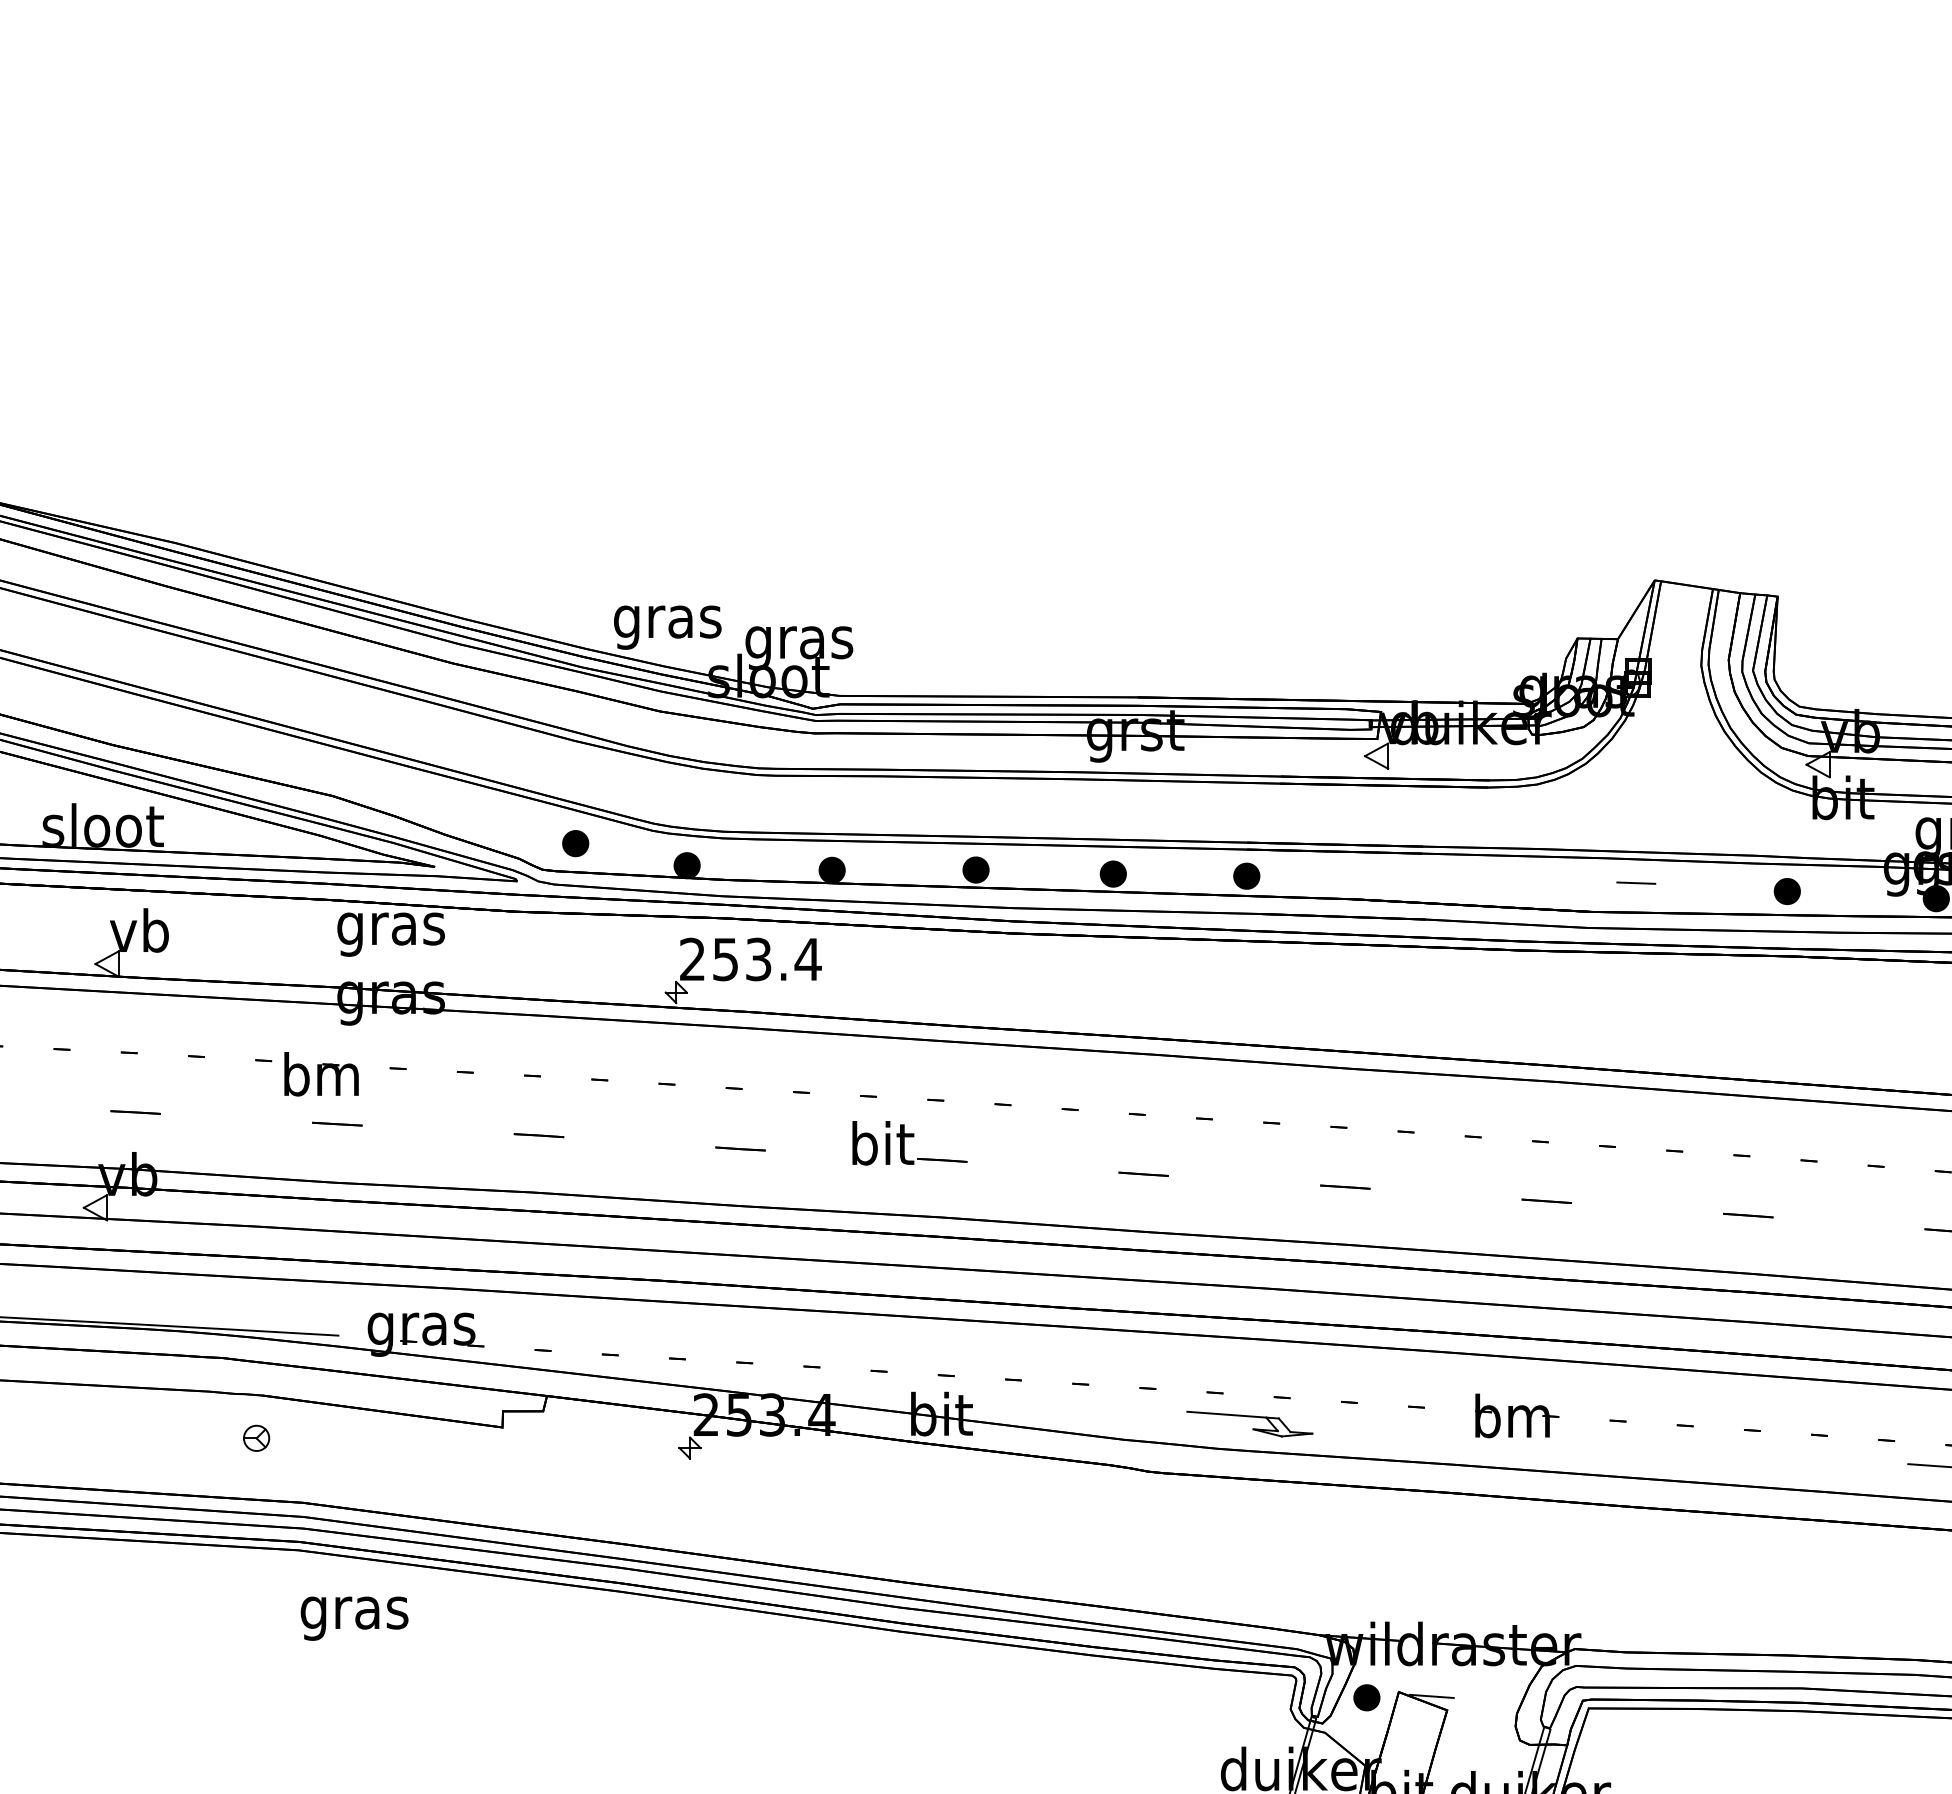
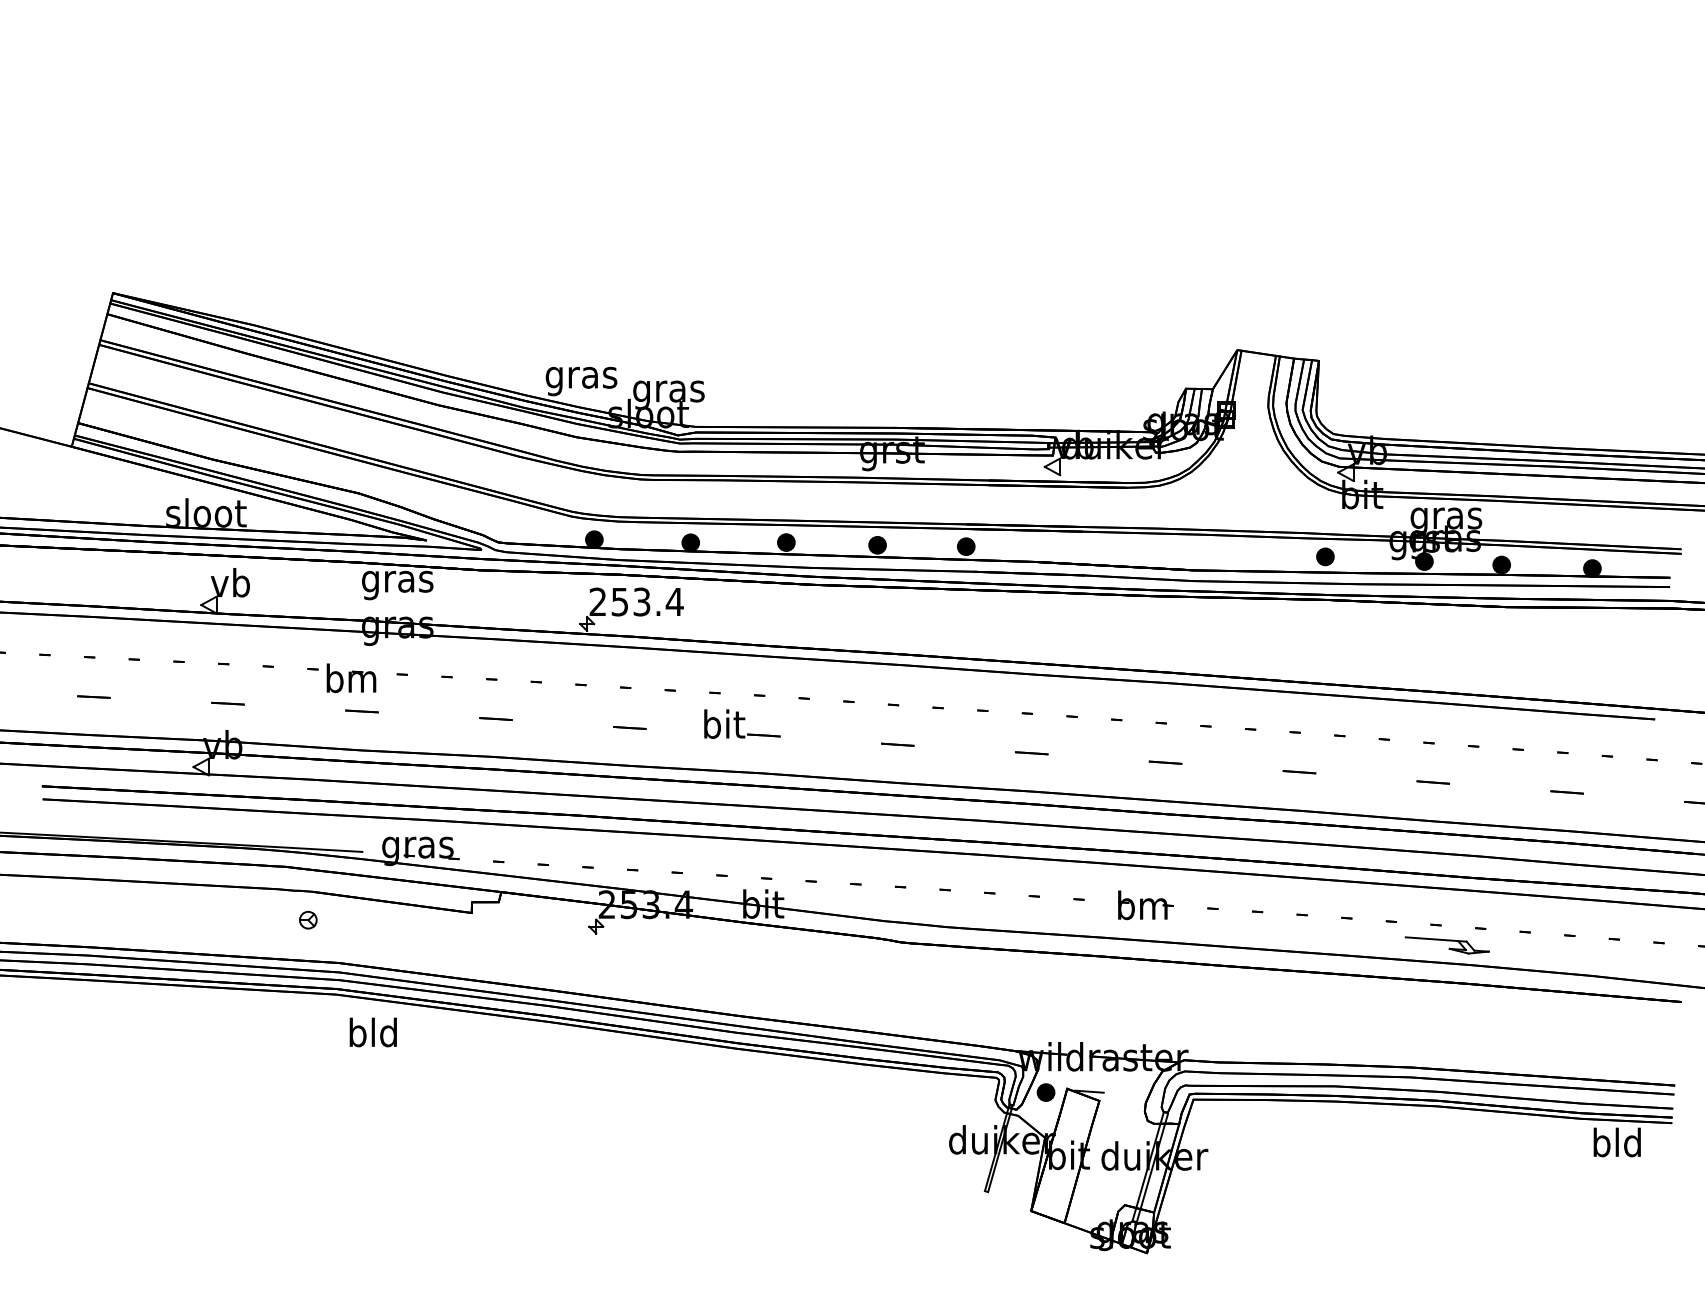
part: (575, 842) -> (520, 524), removed
line: (1635, 881) -> (1224, 550), removed
part: (1248, 1423) -> (967, 910), removed
text: (354, 1611) -> (373, 1035), gras -> bld

